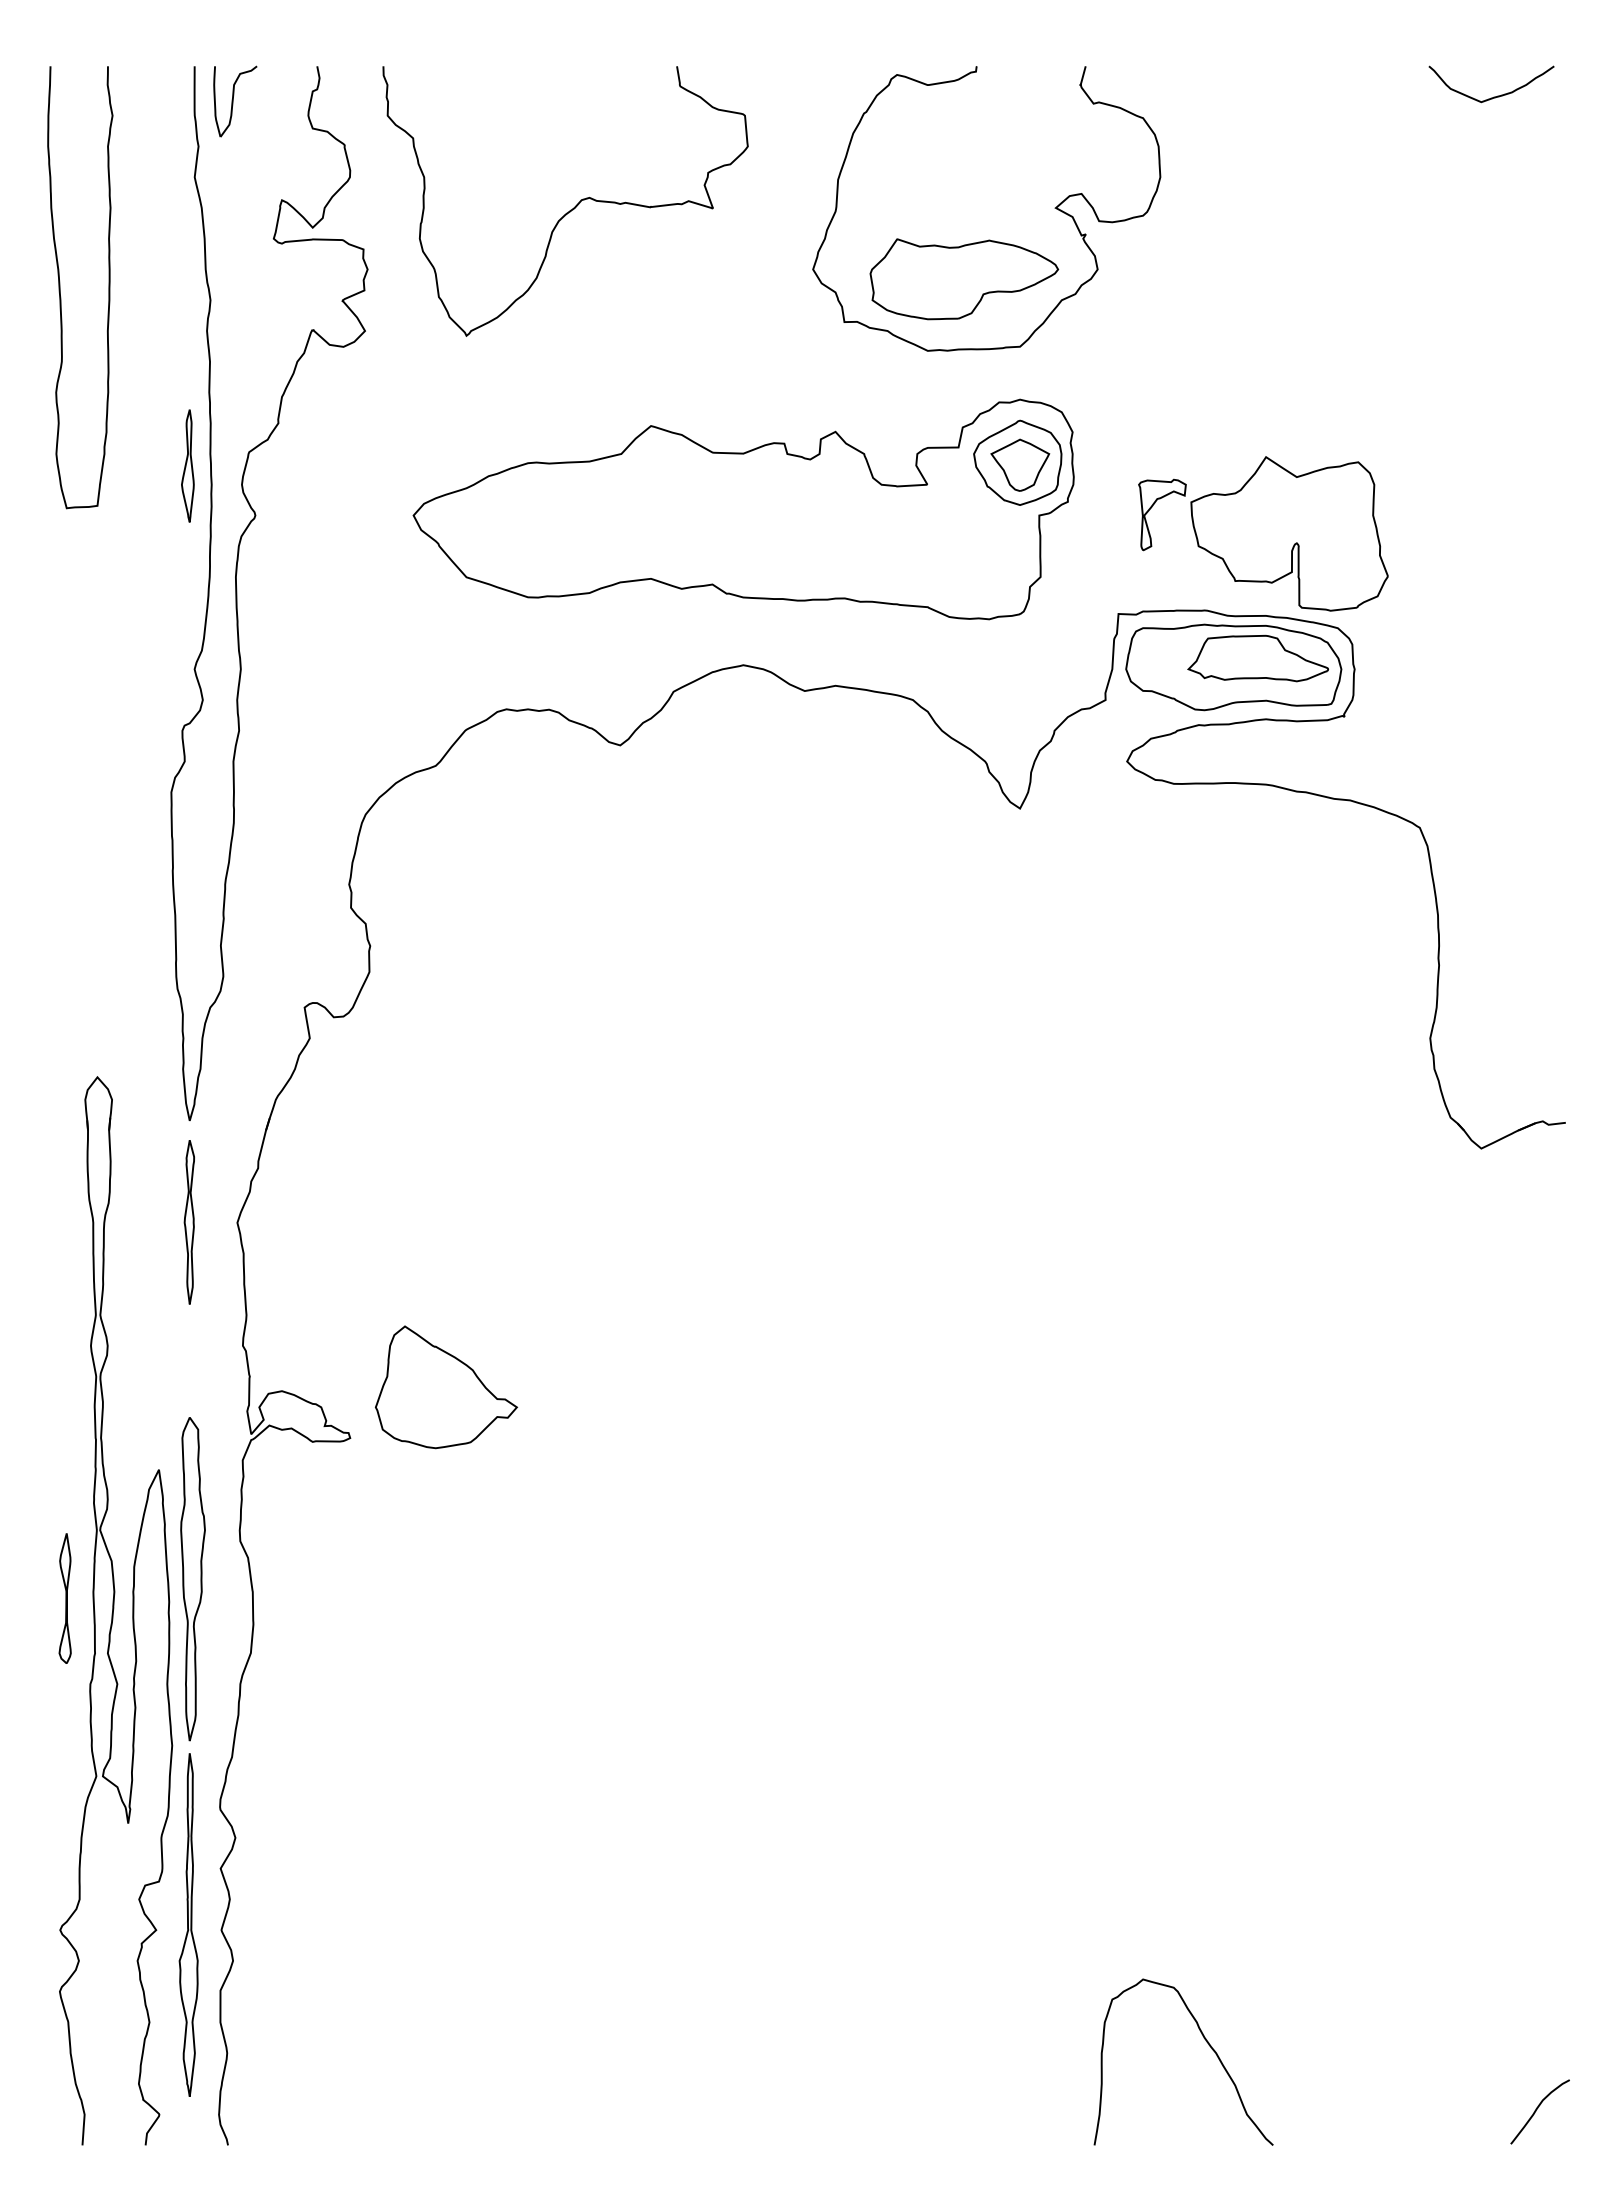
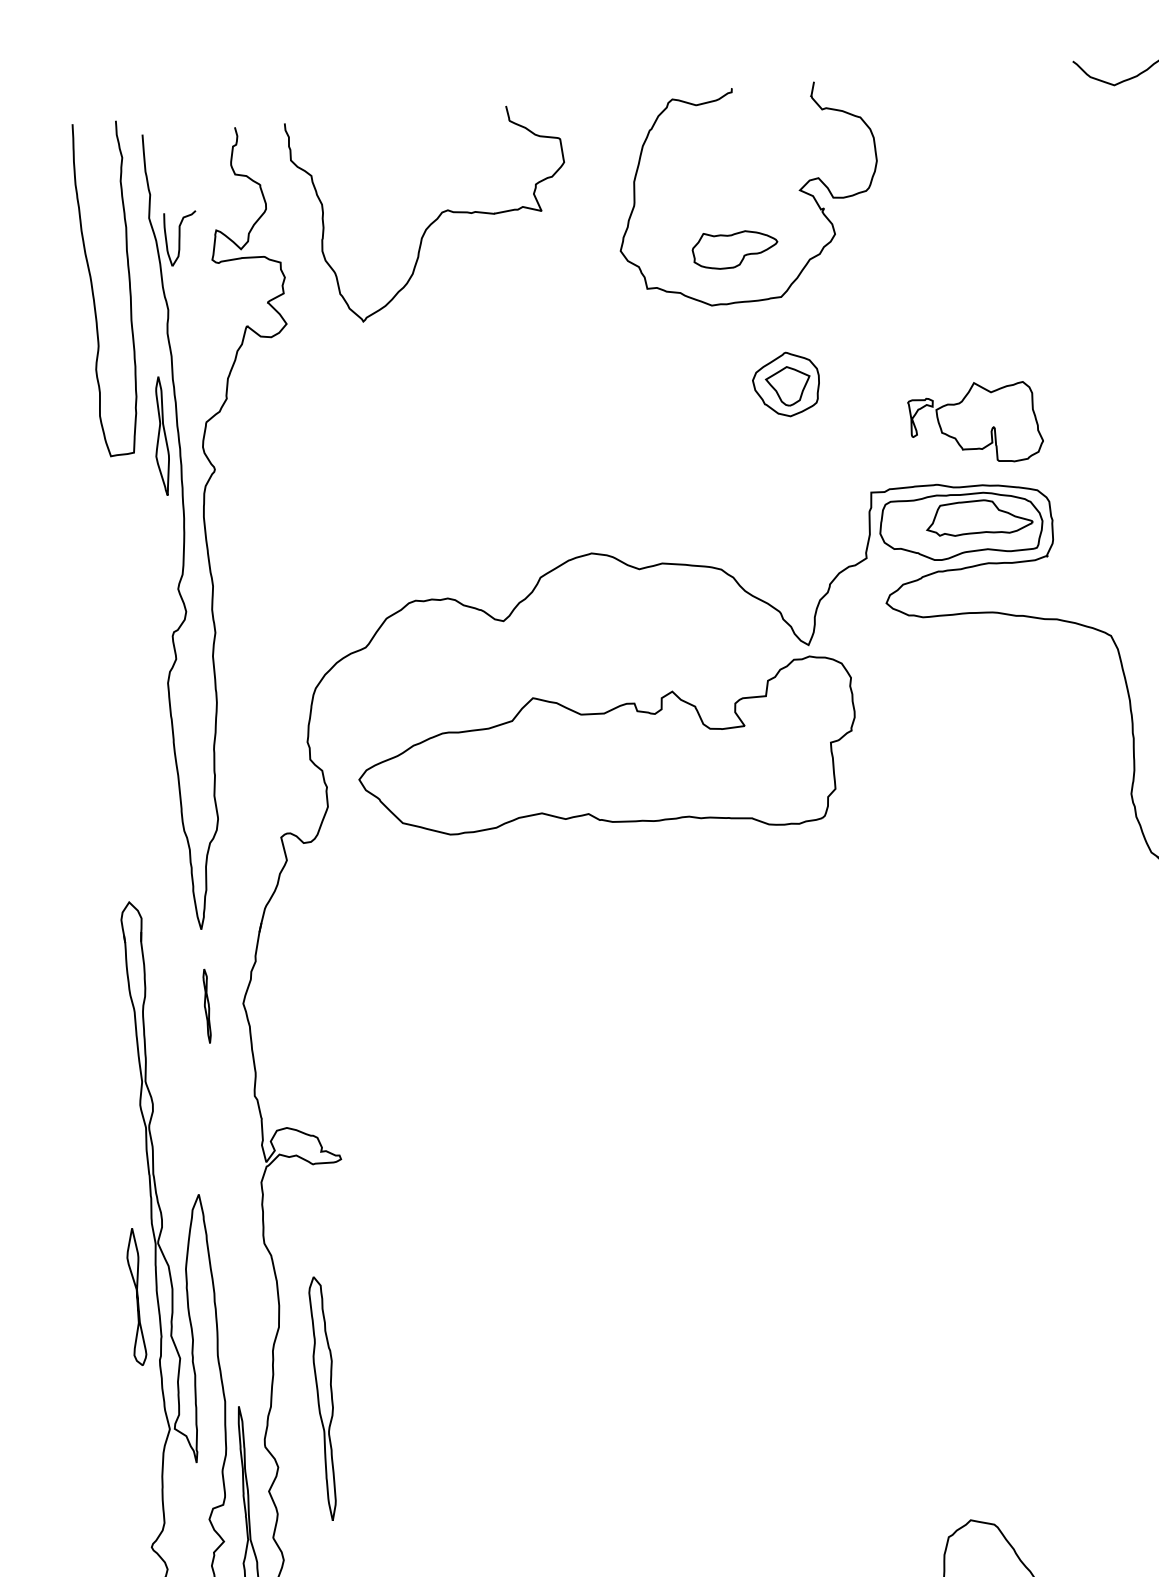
part: (235, 101) -> (181, 238), moved
part: (964, 279) -> (735, 249), size x0.6
curve: (60, 287) -> (93, 290), moved
part: (187, 465) -> (160, 435), size x1.4
part: (743, 509) -> (607, 755), moved
part: (1263, 533) -> (975, 423), size x0.7
part: (188, 1222) -> (206, 1006), size x0.6
part: (446, 1387) -> (410, 1115), removed
part: (192, 1579) -> (325, 1398), moved
part: (64, 1598) -> (135, 1297), size x1.4

